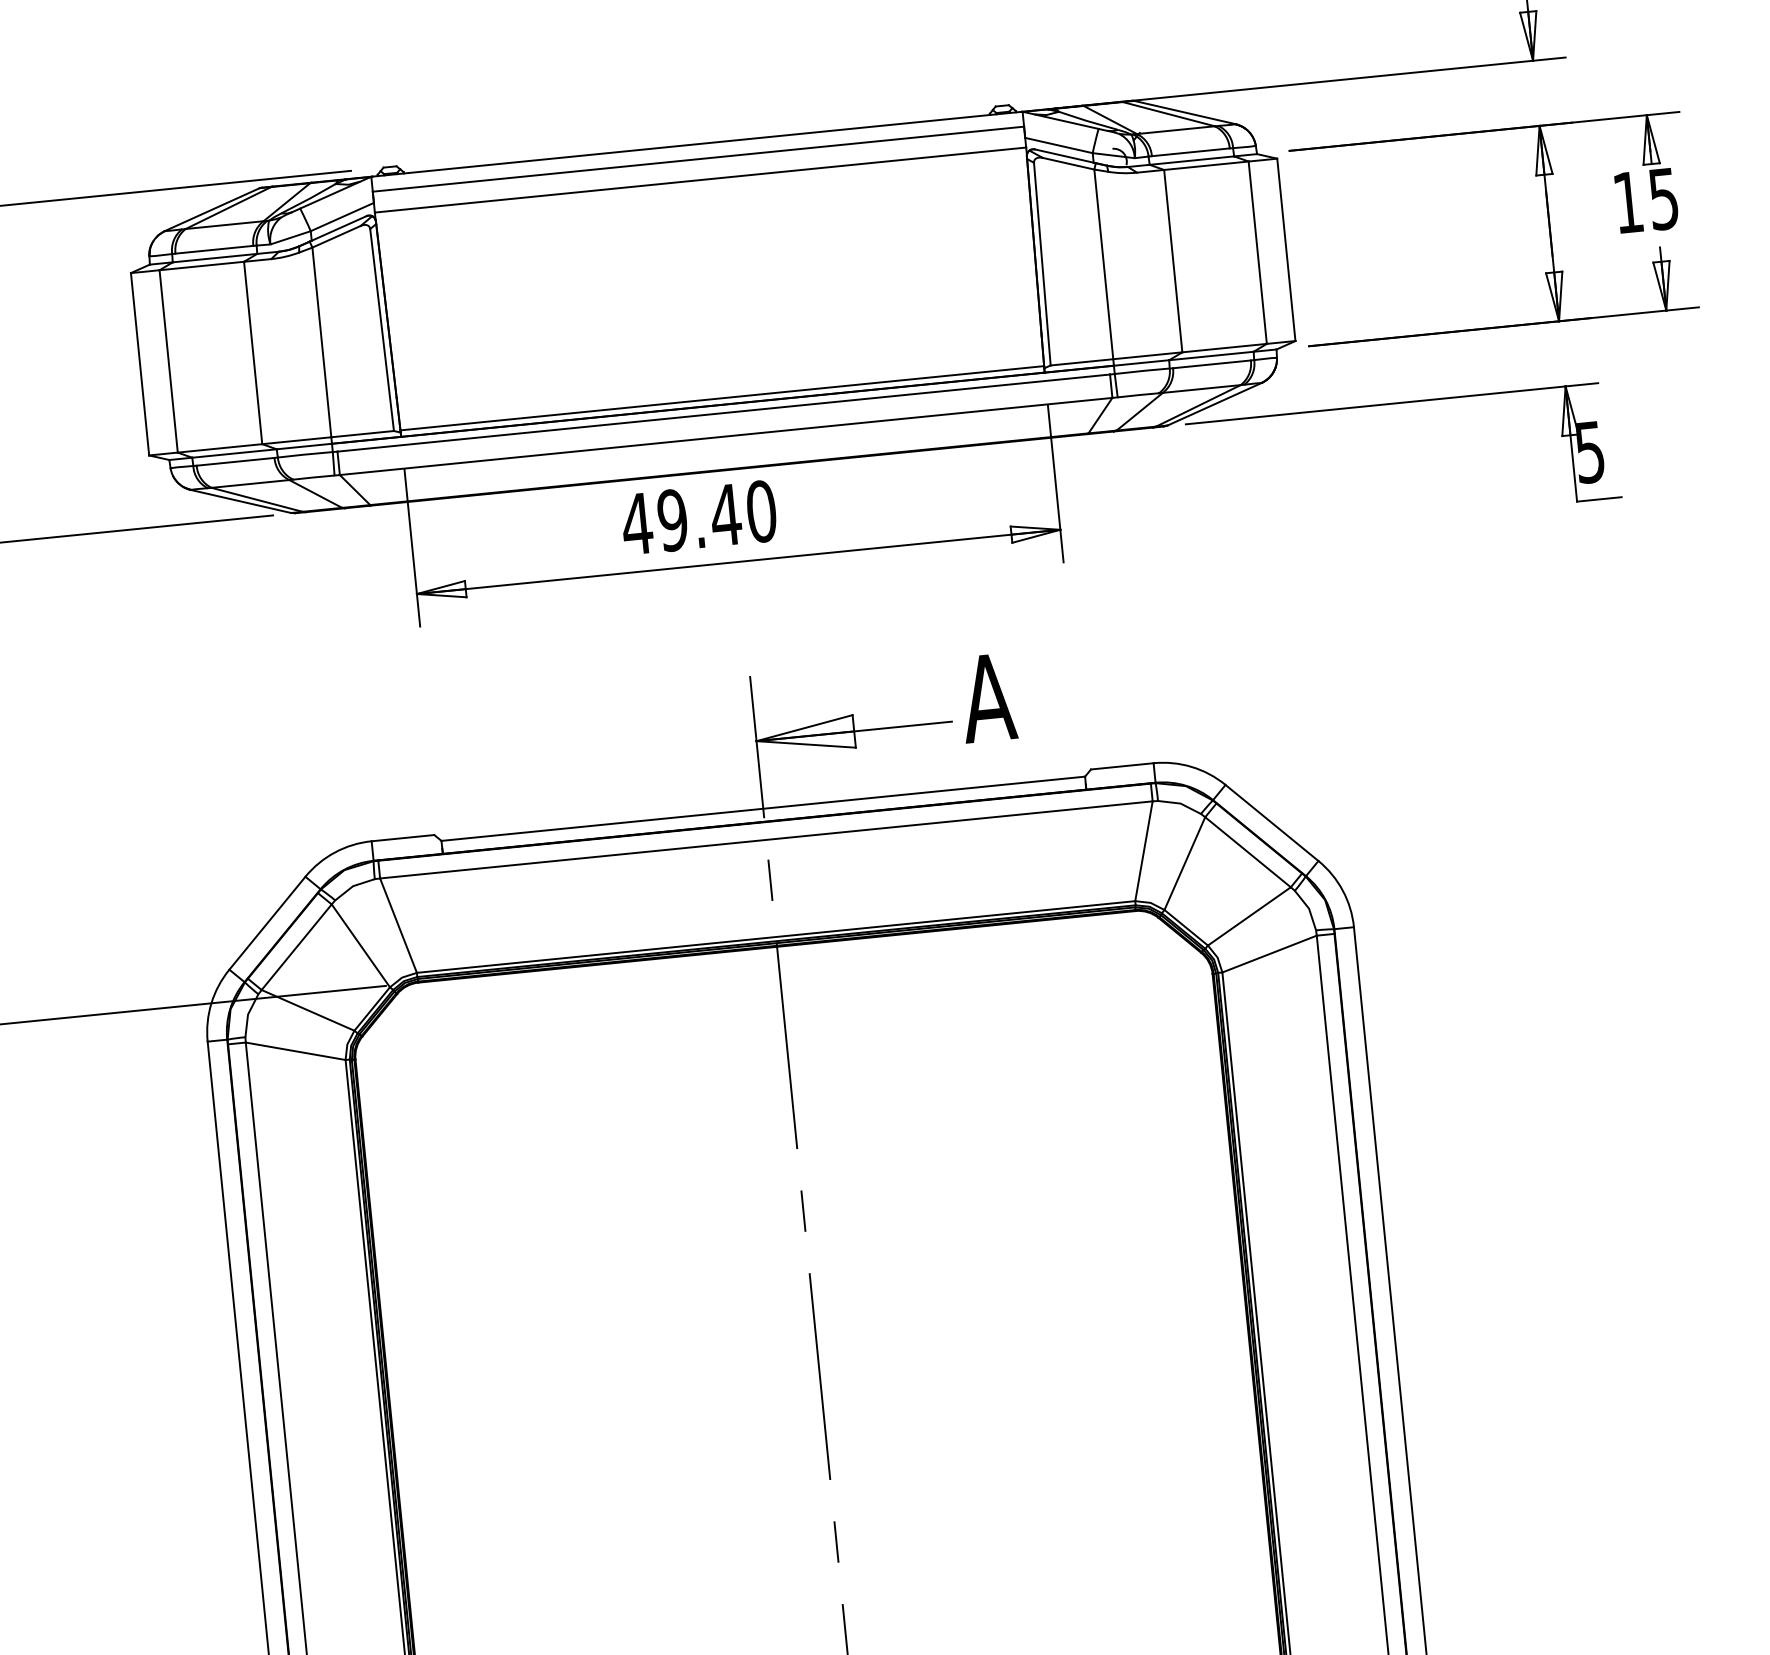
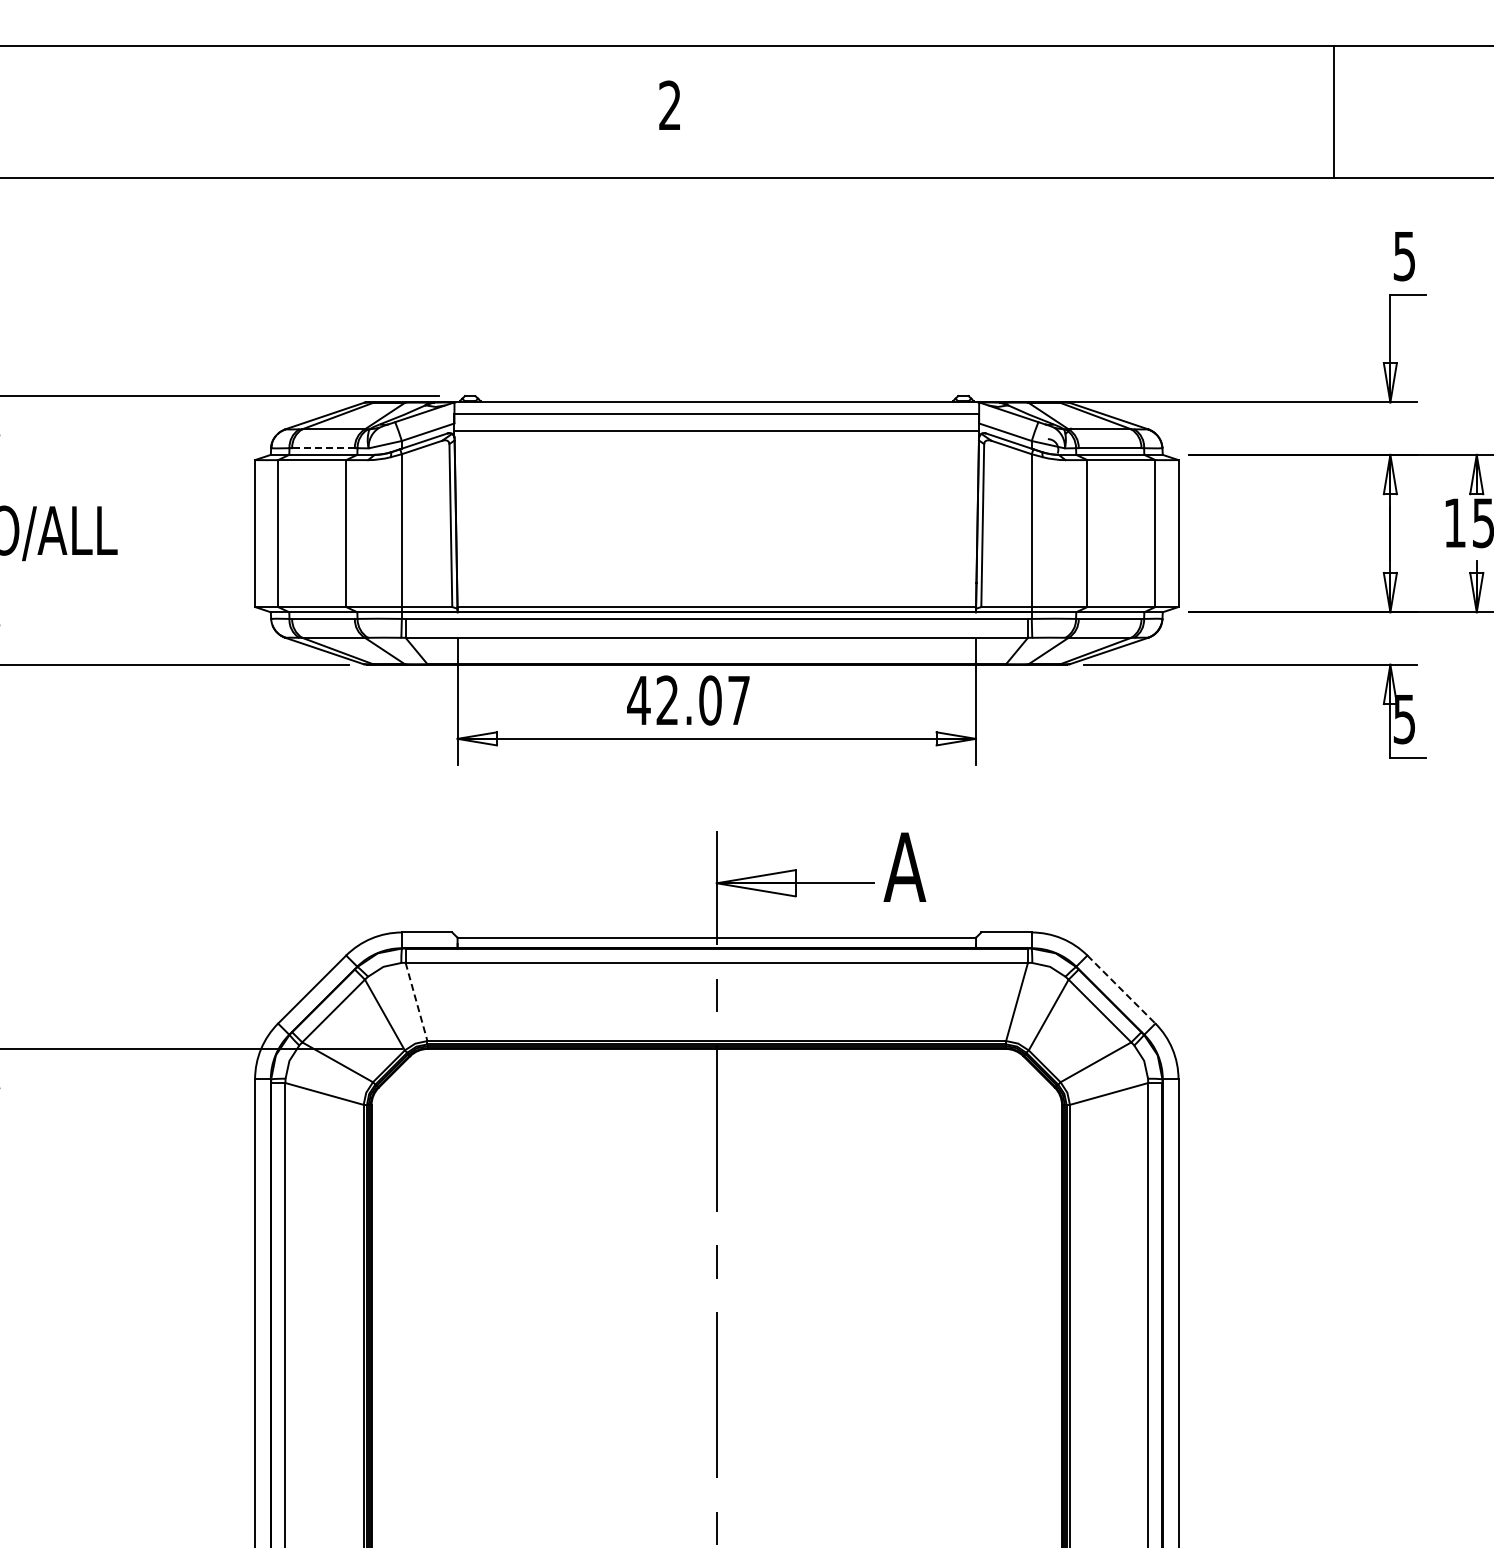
line: (214, 250) -> (323, 448), solid -> dashed
text: (717, 515) -> (703, 700), 49.40 -> 42.07
line: (1272, 822) -> (1121, 989), solid -> dashed
line: (398, 925) -> (416, 1001), solid -> dashed

